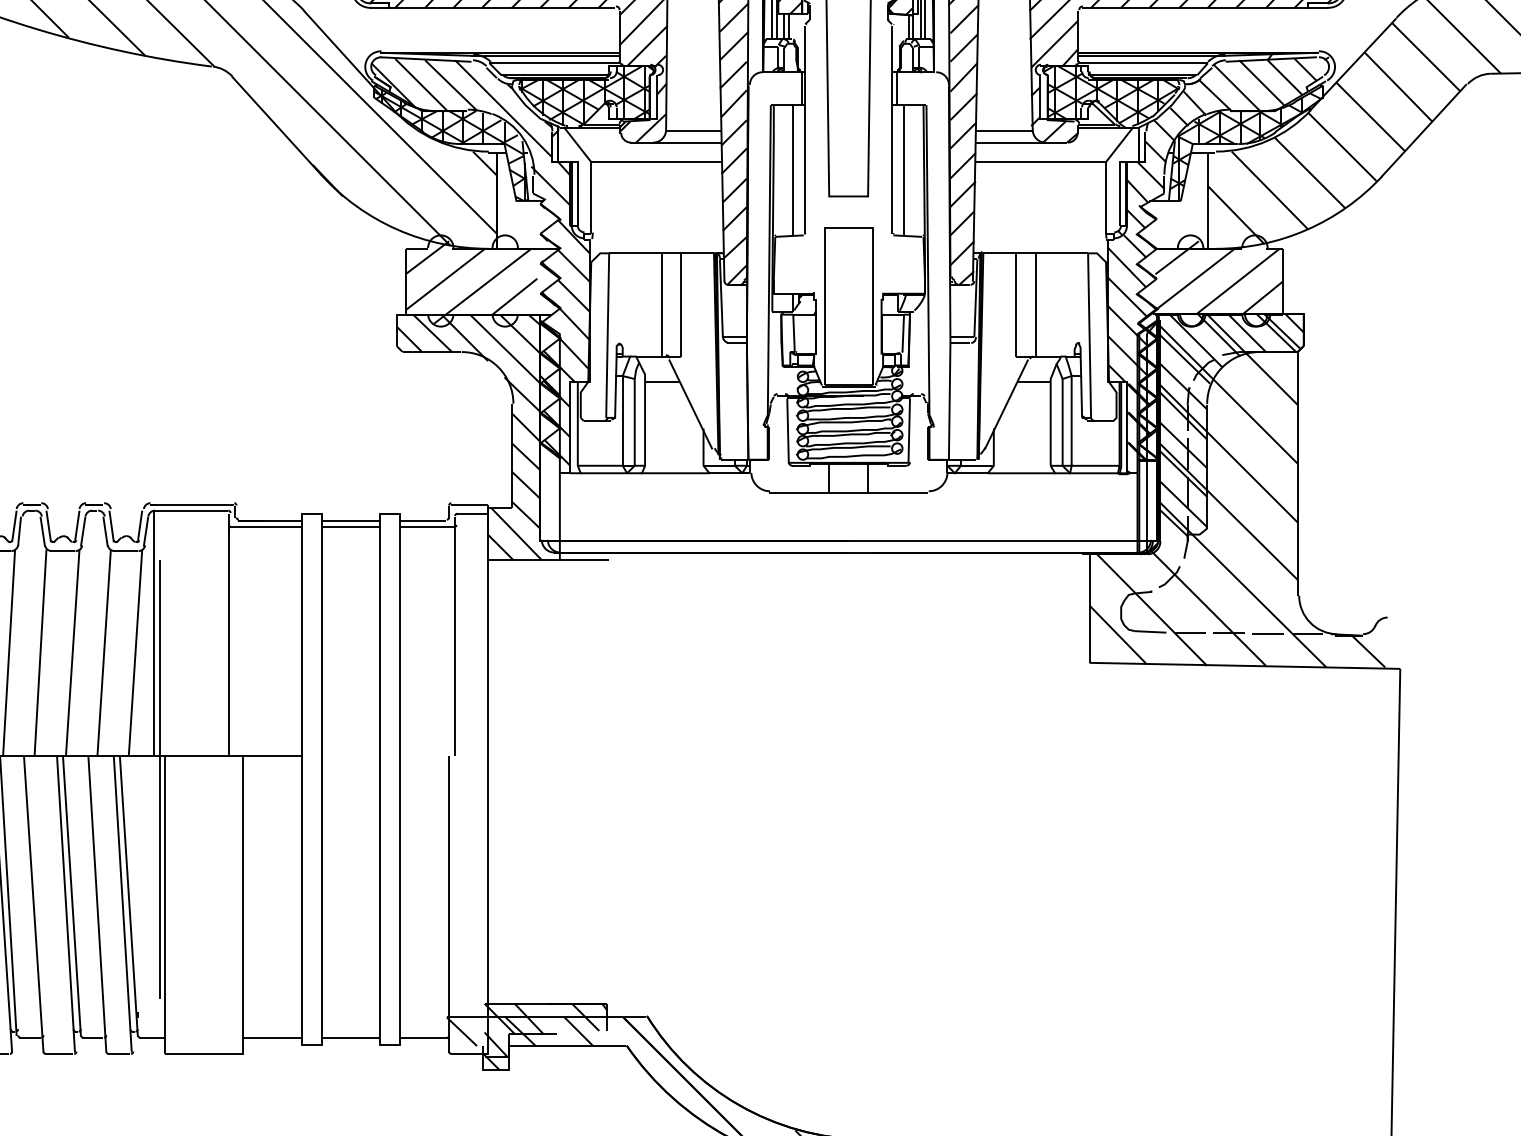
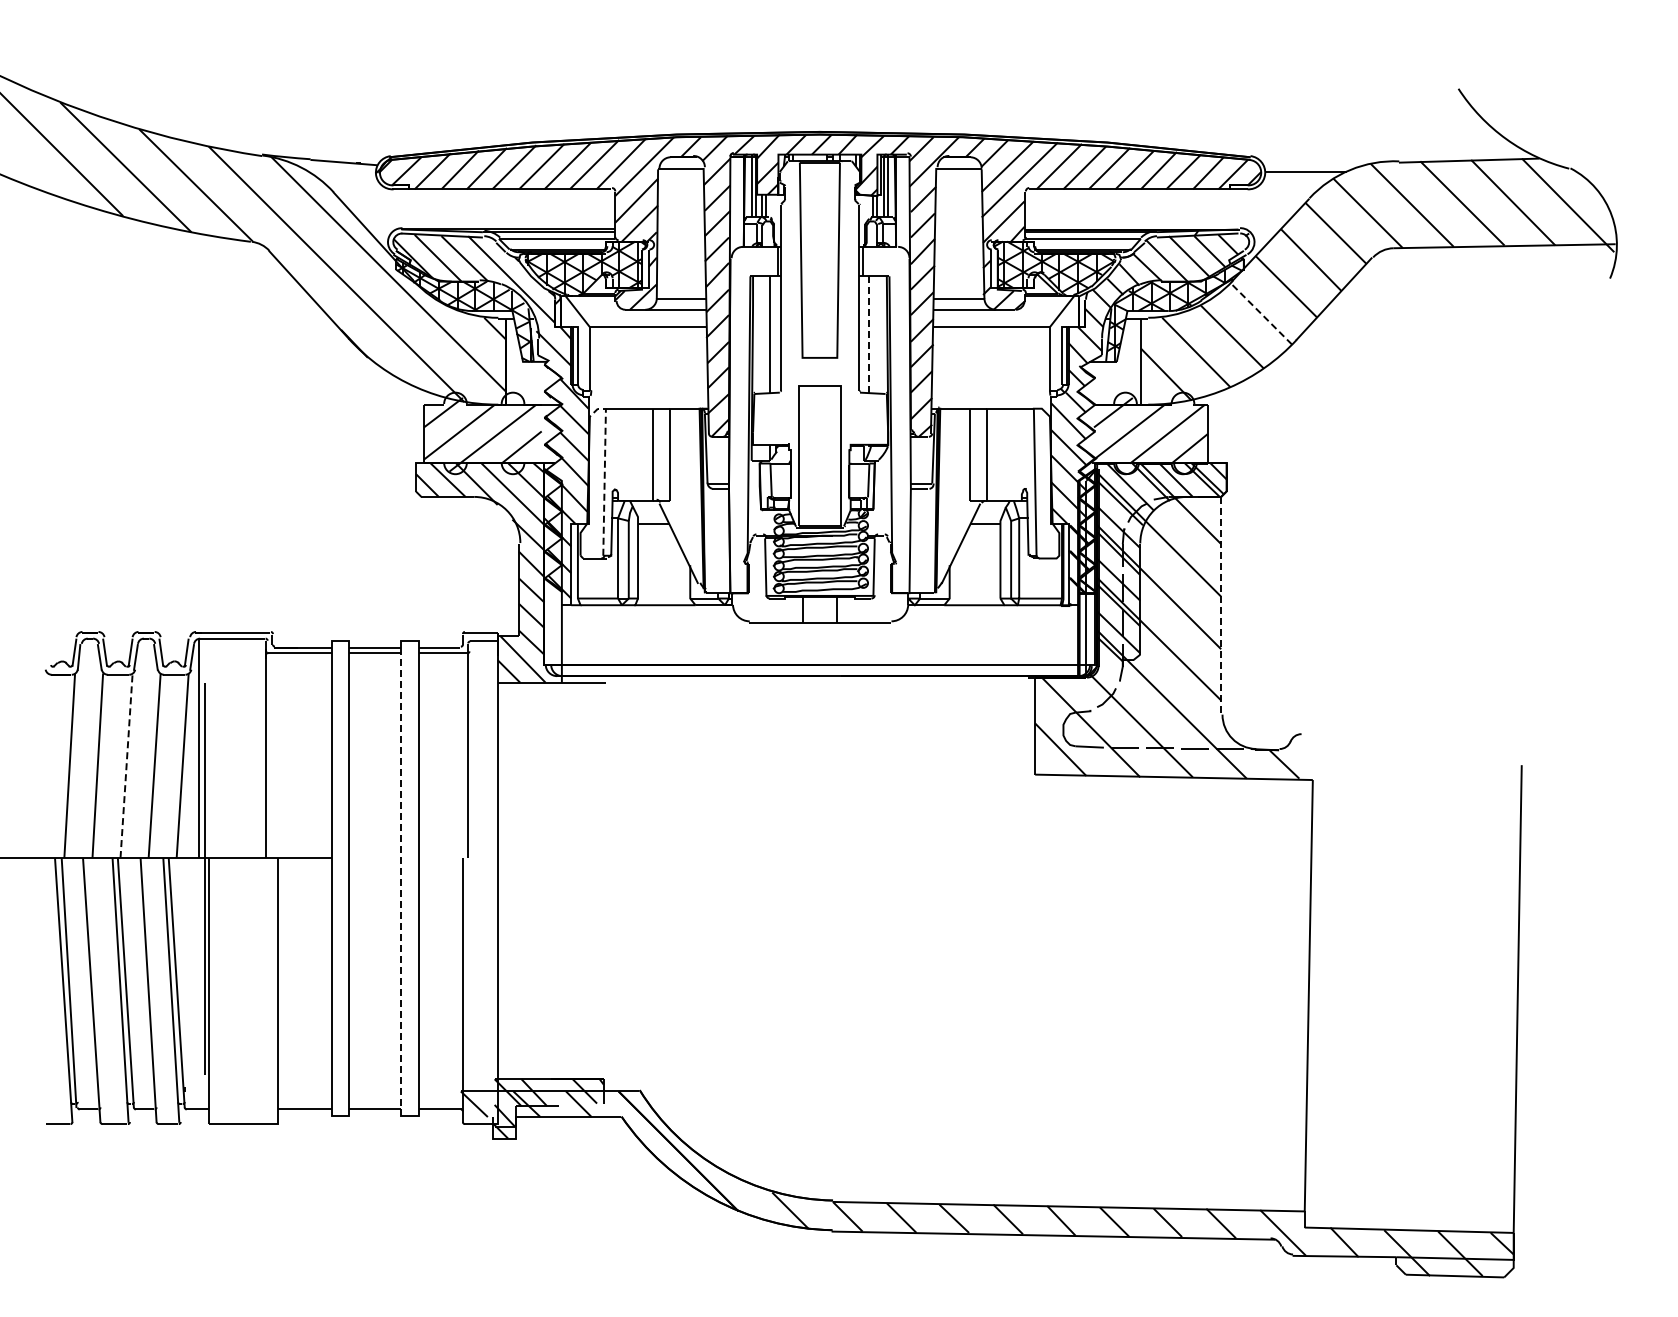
line: (1341, 146) -> (1260, 313), solid -> dashed
line: (904, 170) -> (869, 334), solid -> dashed
line: (607, 323) -> (604, 471), solid -> dashed
line: (1298, 474) -> (1221, 606), solid -> dashed
line: (72, 652) -> (126, 765), solid -> dashed
line: (380, 779) -> (401, 878), solid -> dashed

